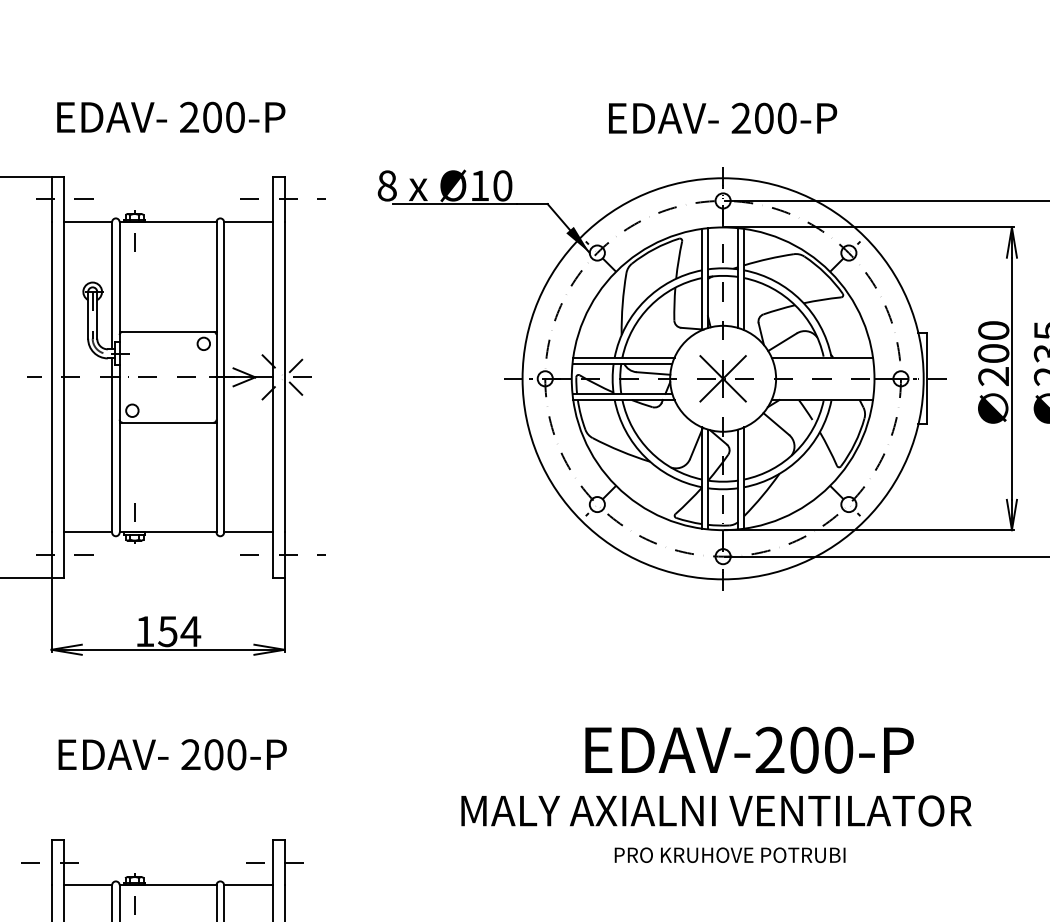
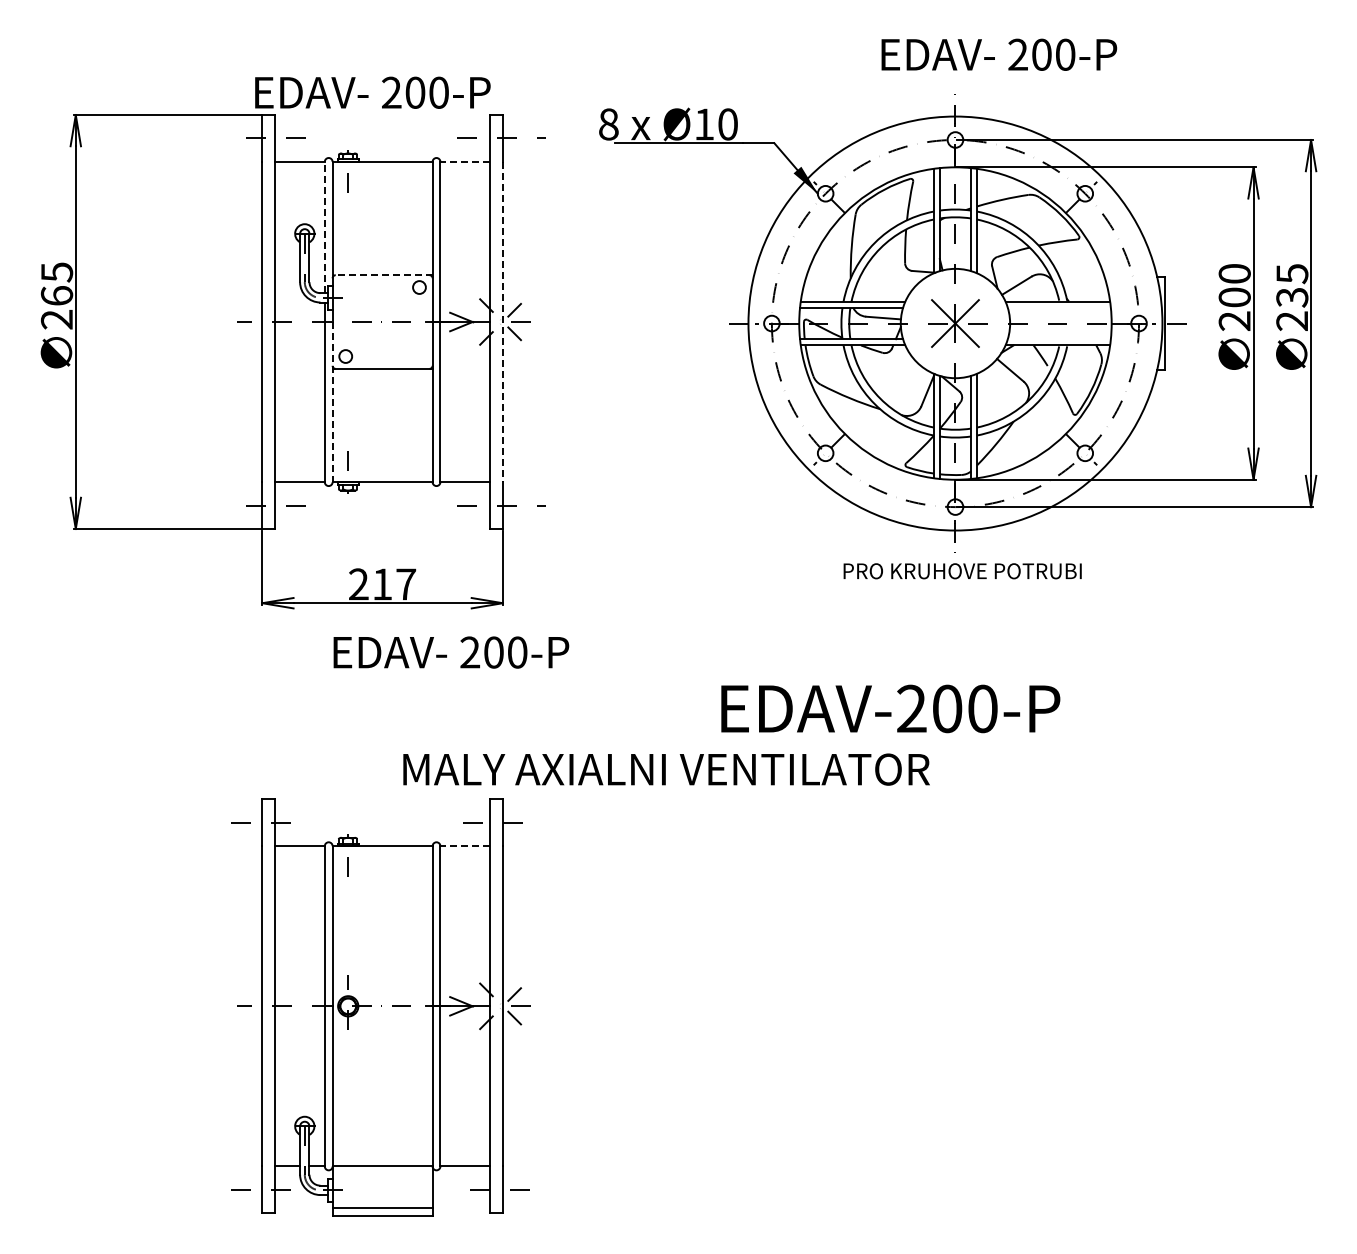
text: (170, 117) -> (372, 92), moved
text: (723, 118) -> (999, 54), moved
line: (248, 221) -> (465, 161), solid -> dashed
line: (111, 285) -> (324, 227), solid -> dashed
line: (167, 332) -> (382, 275), solid -> dashed
line: (284, 377) -> (502, 322), solid -> dashed
line: (119, 455) -> (332, 402), solid -> dashed
text: (167, 631) -> (382, 584), 154 -> 217
text: (749, 749) -> (890, 708), moved
text: (172, 754) -> (451, 652), moved
text: (716, 810) -> (666, 769), moved
text: (729, 855) -> (962, 571), moved
line: (248, 885) -> (465, 846), solid -> dashed

